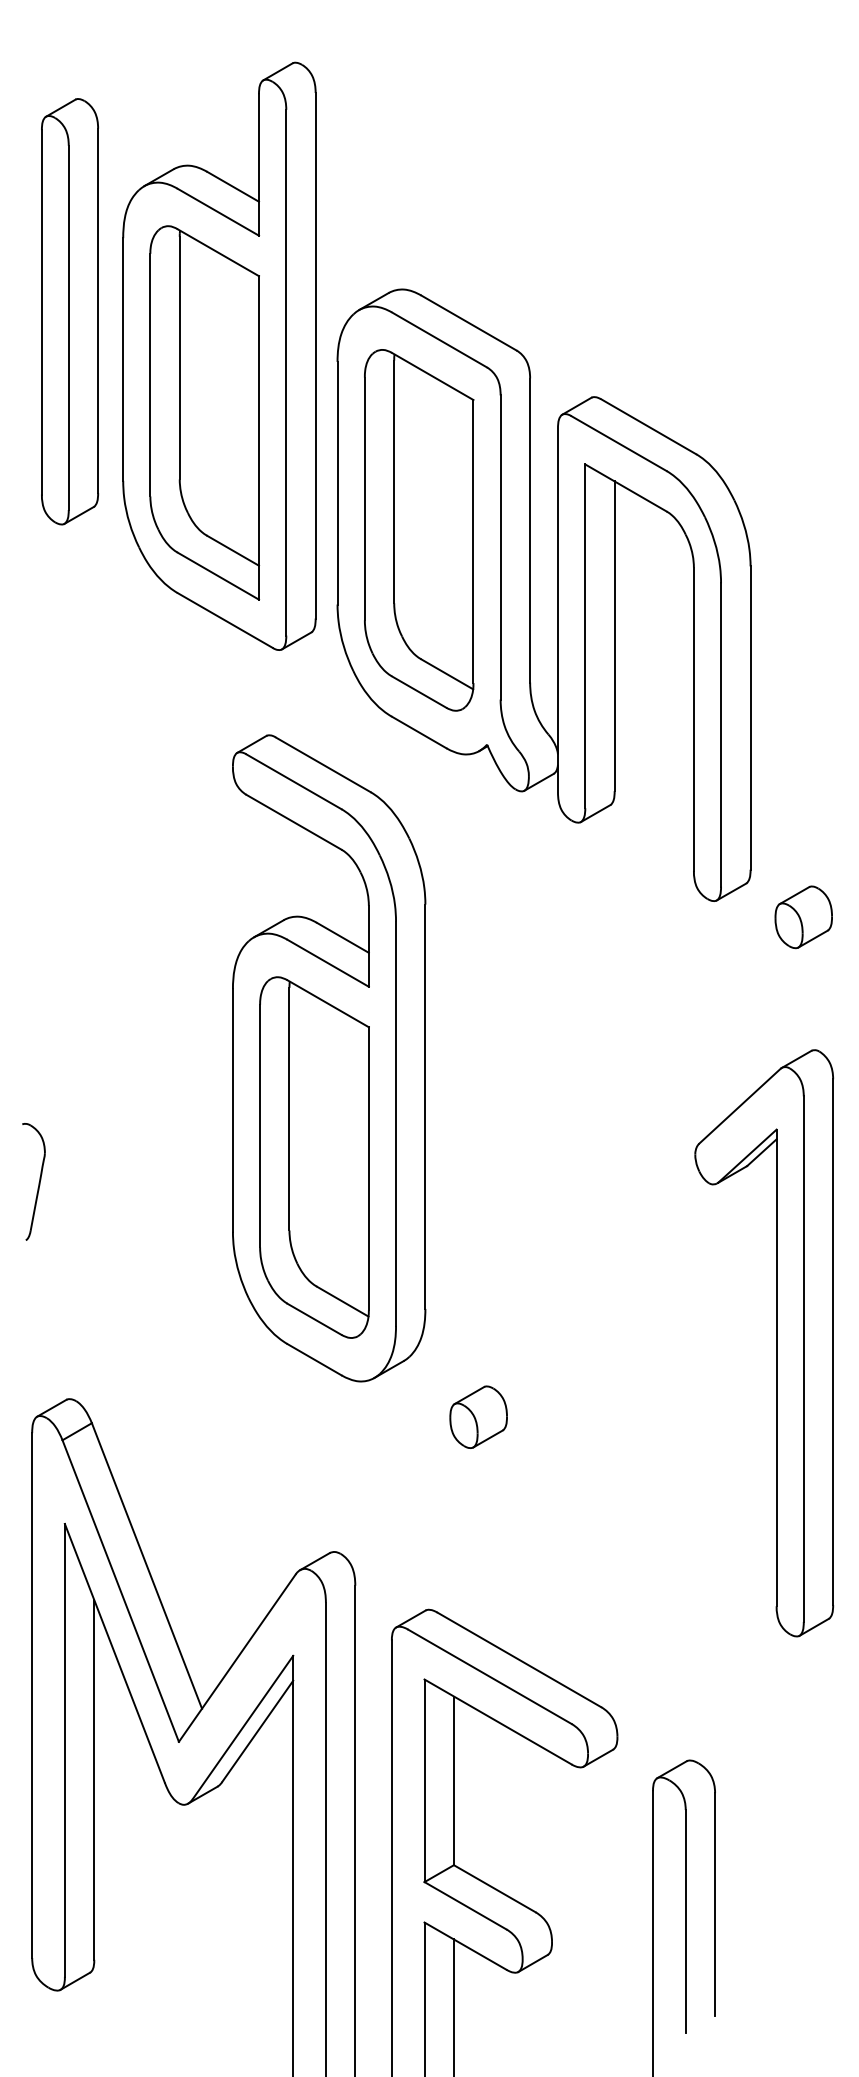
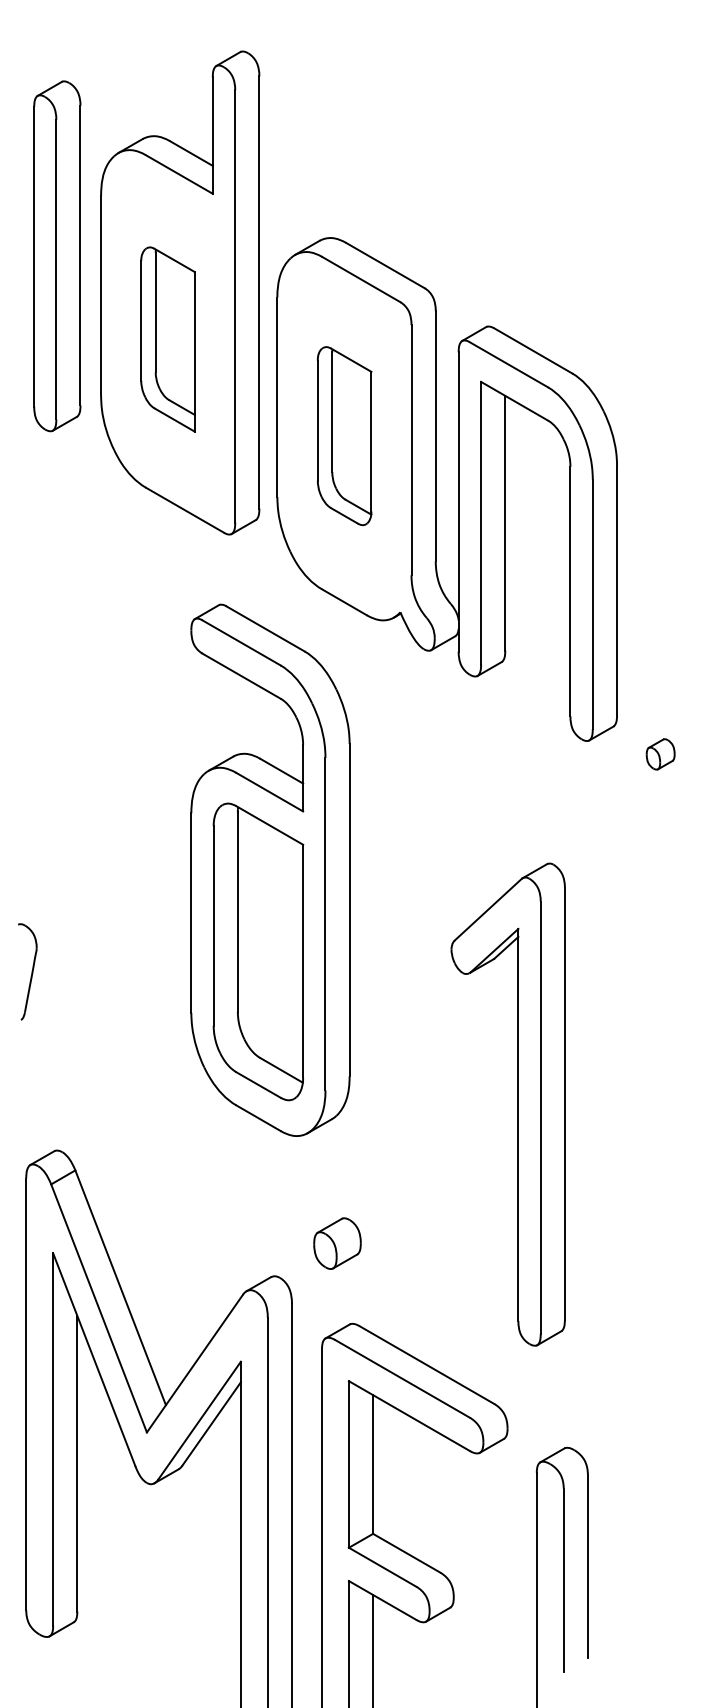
part: (204, 412) -> (167, 339), size x0.6
part: (419, 530) -> (344, 436), size x0.6
part: (803, 917) -> (660, 754), size x0.6
part: (776, 1343) -> (518, 1104), moved
part: (478, 1416) -> (337, 1242), moved

